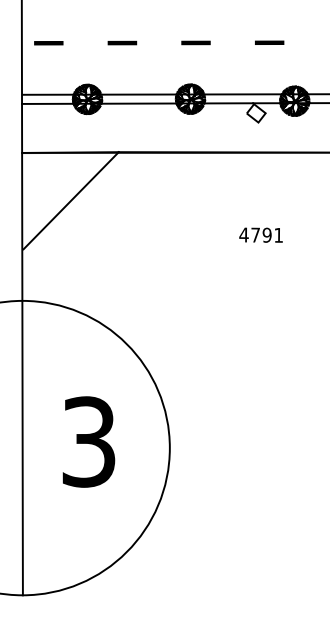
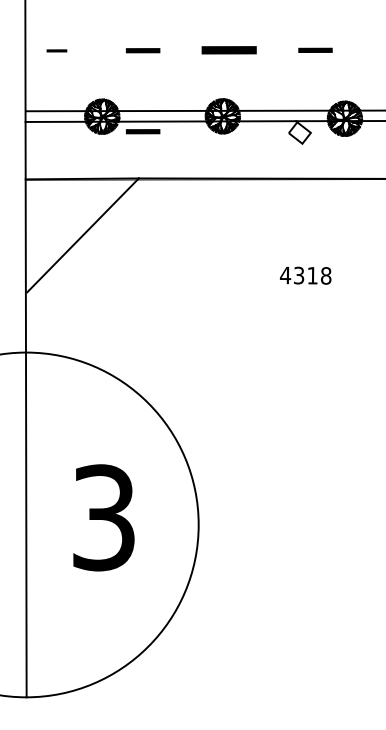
part: (48, 42) -> (56, 50), size x0.6
part: (196, 42) -> (229, 50), size x1.6
part: (122, 112) -> (143, 131), added
text: (267, 235) -> (312, 275), 4791 -> 4318

